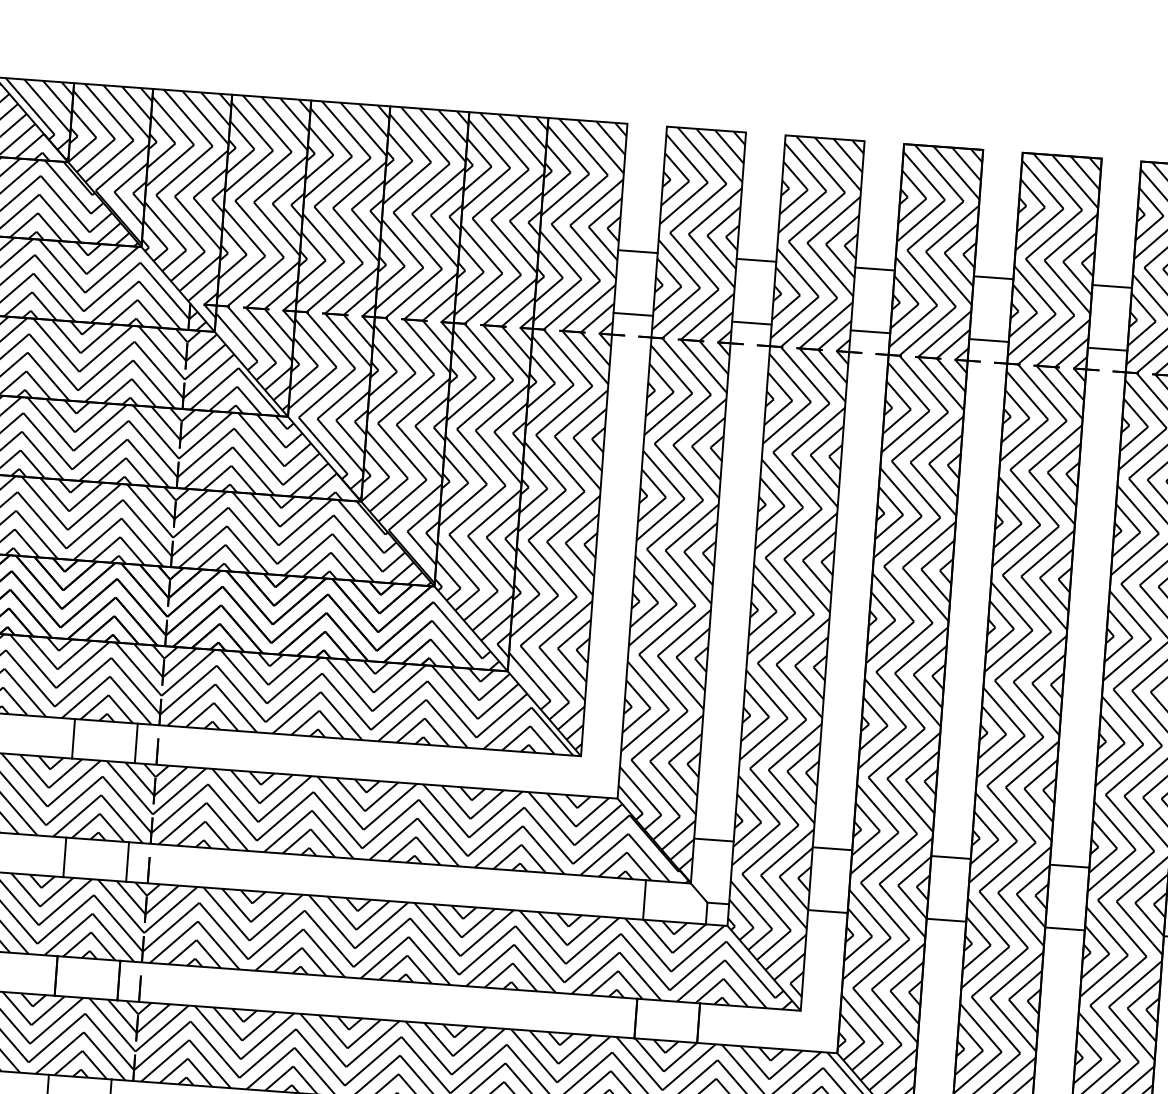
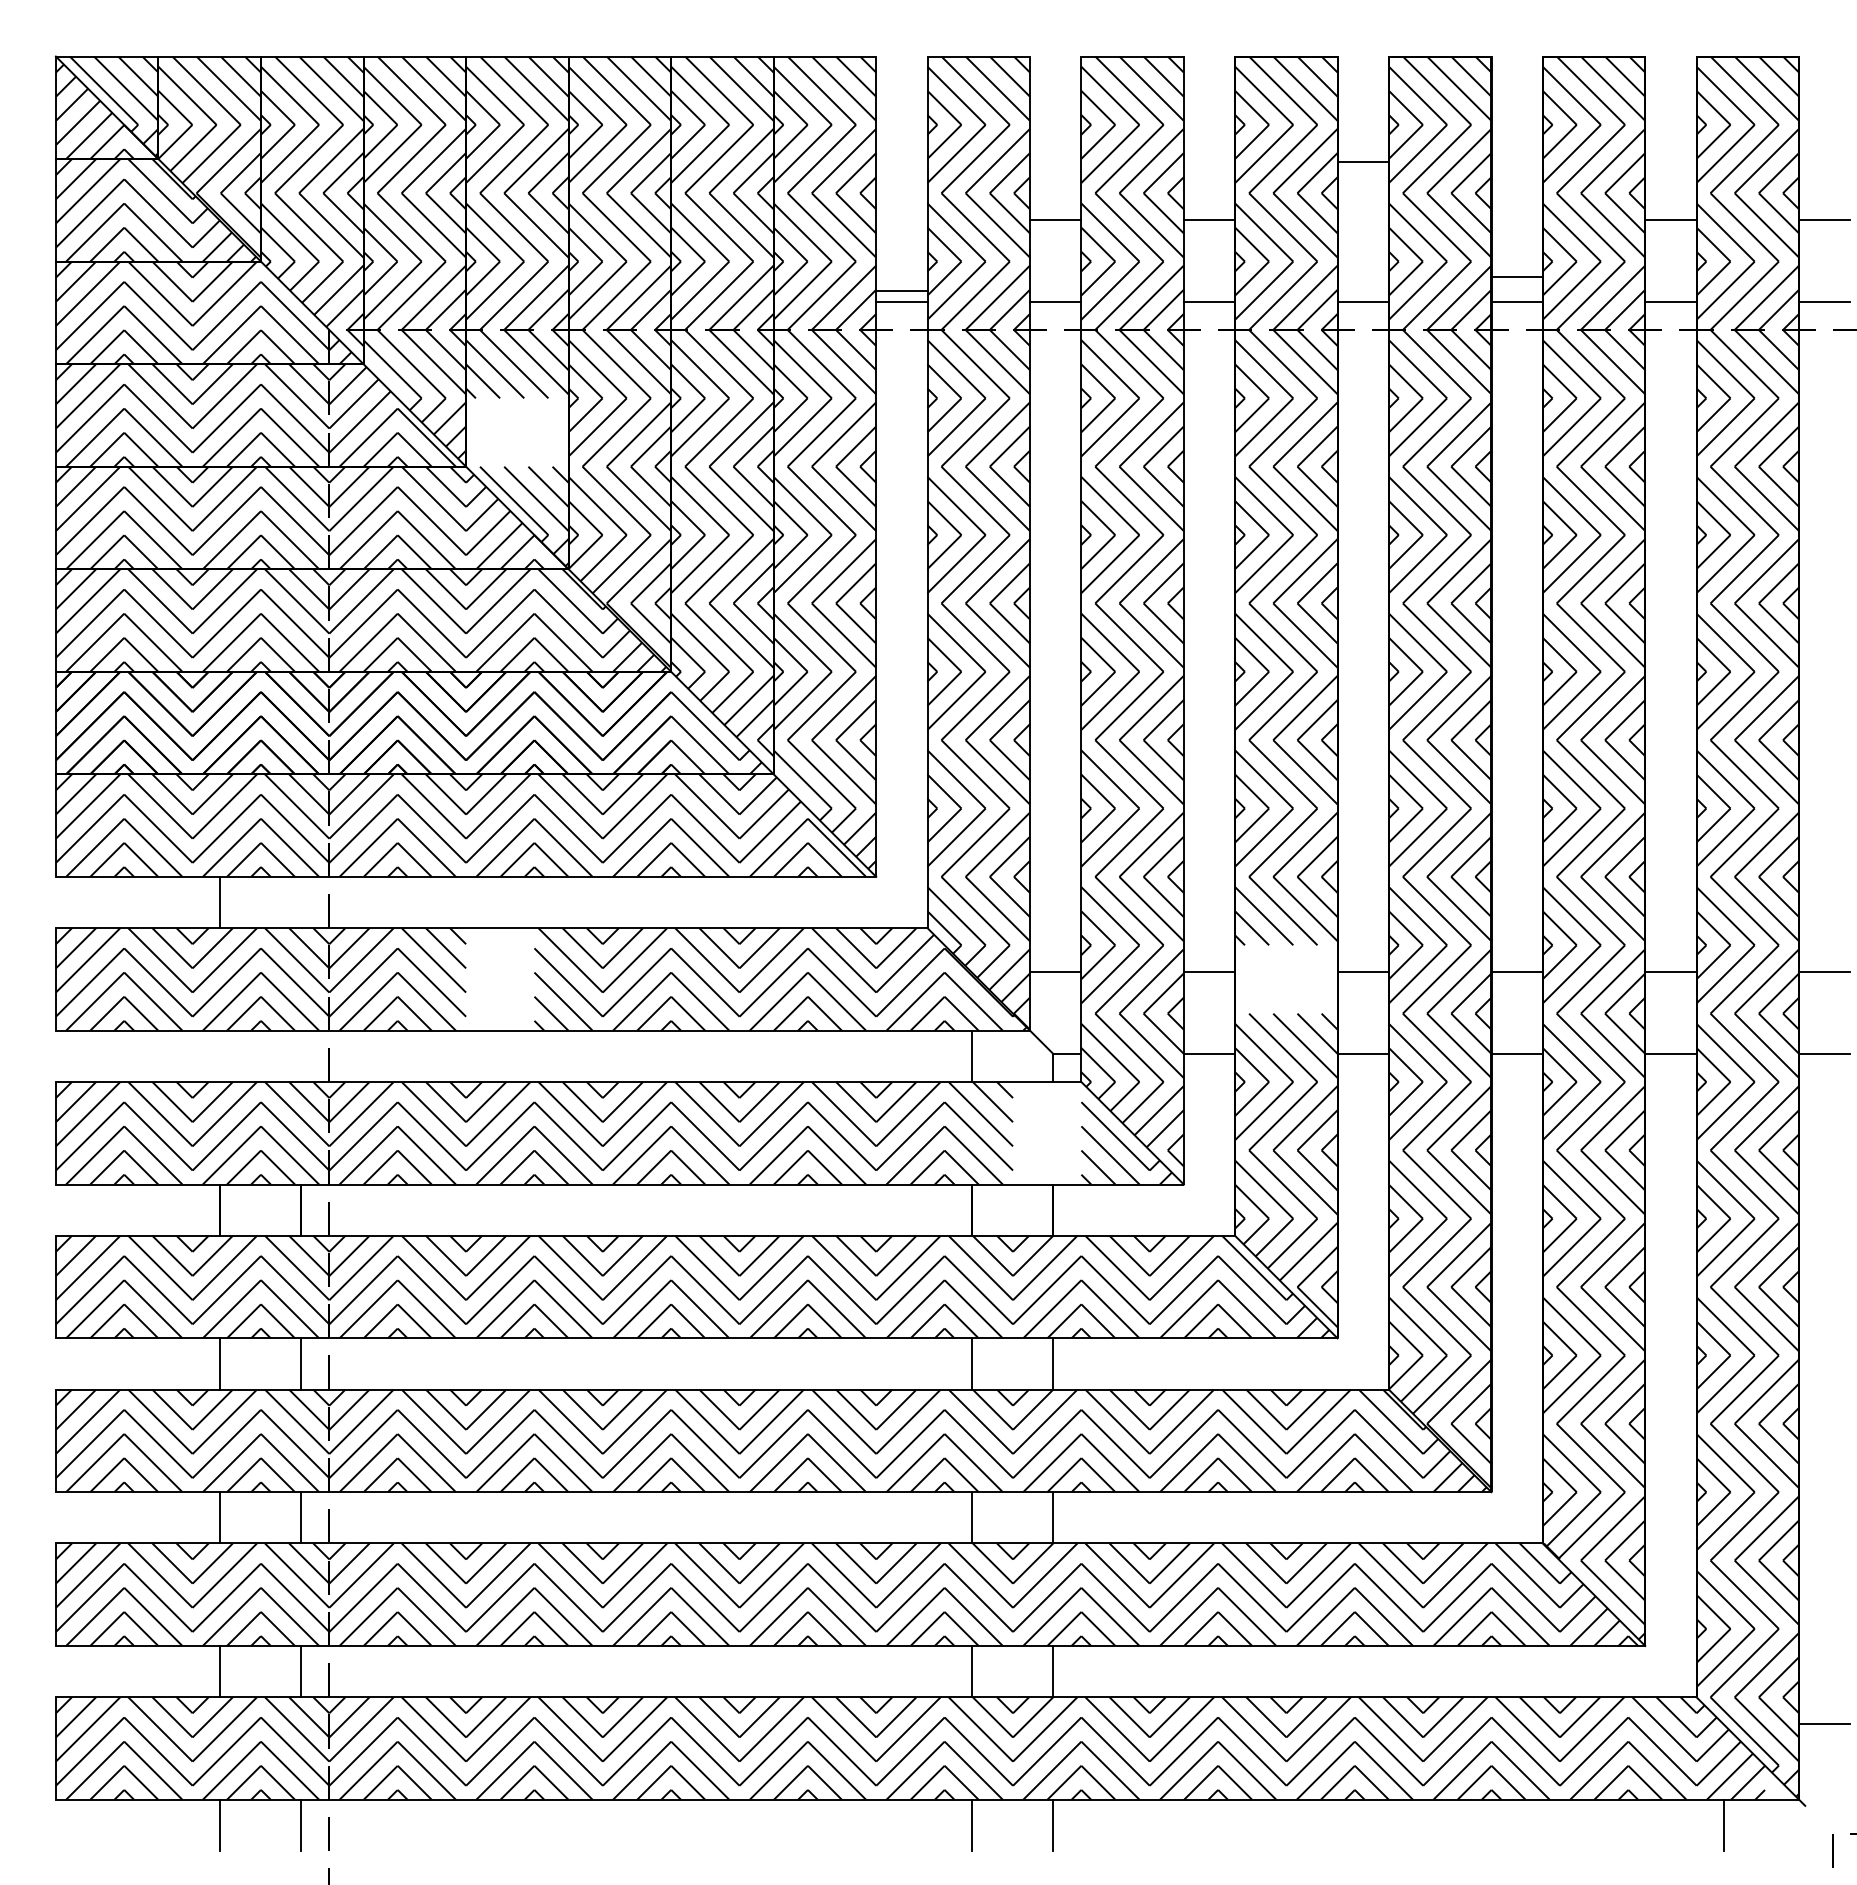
line: (637, 251) -> (901, 291), moved
line: (993, 277) -> (1362, 162), moved
line: (1111, 286) -> (1516, 277), moved
hatch: (329, 393) -> (517, 432), removed
line: (136, 743) -> (301, 902), removed
hatch: (285, 814) -> (500, 979), removed
line: (64, 856) -> (219, 1055), removed
hatch: (891, 858) -> (1286, 979), removed
line: (127, 861) -> (301, 1055), removed
hatch: (698, 962) -> (1047, 1132), removed

